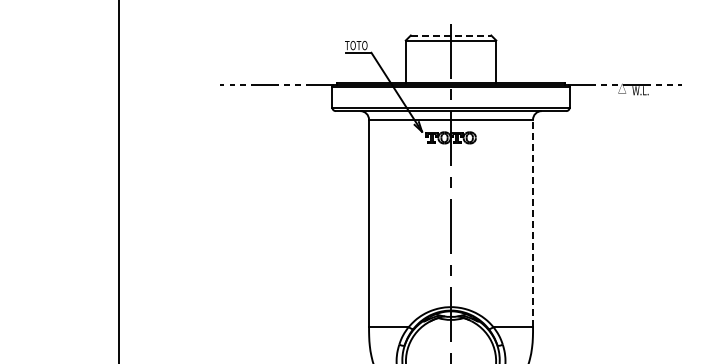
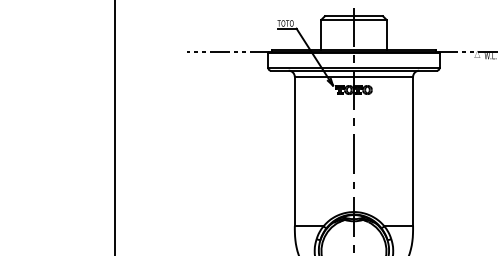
line: (451, 35) -> (354, 16), dashed -> solid
line: (533, 223) -> (413, 151), dashed -> solid

